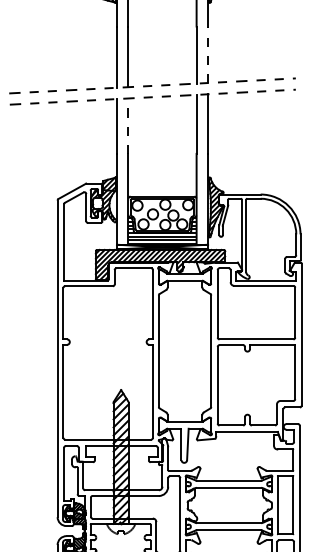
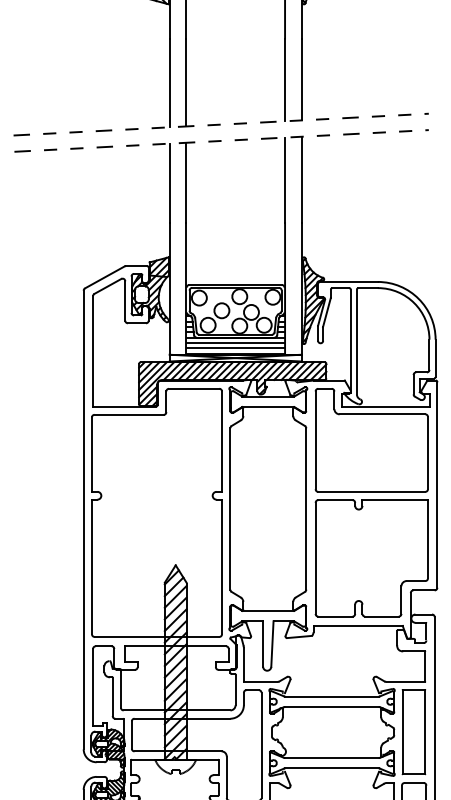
line: (207, 54) -> (300, 79), dashed -> solid
line: (128, 126) -> (186, 183), dashed -> solid

